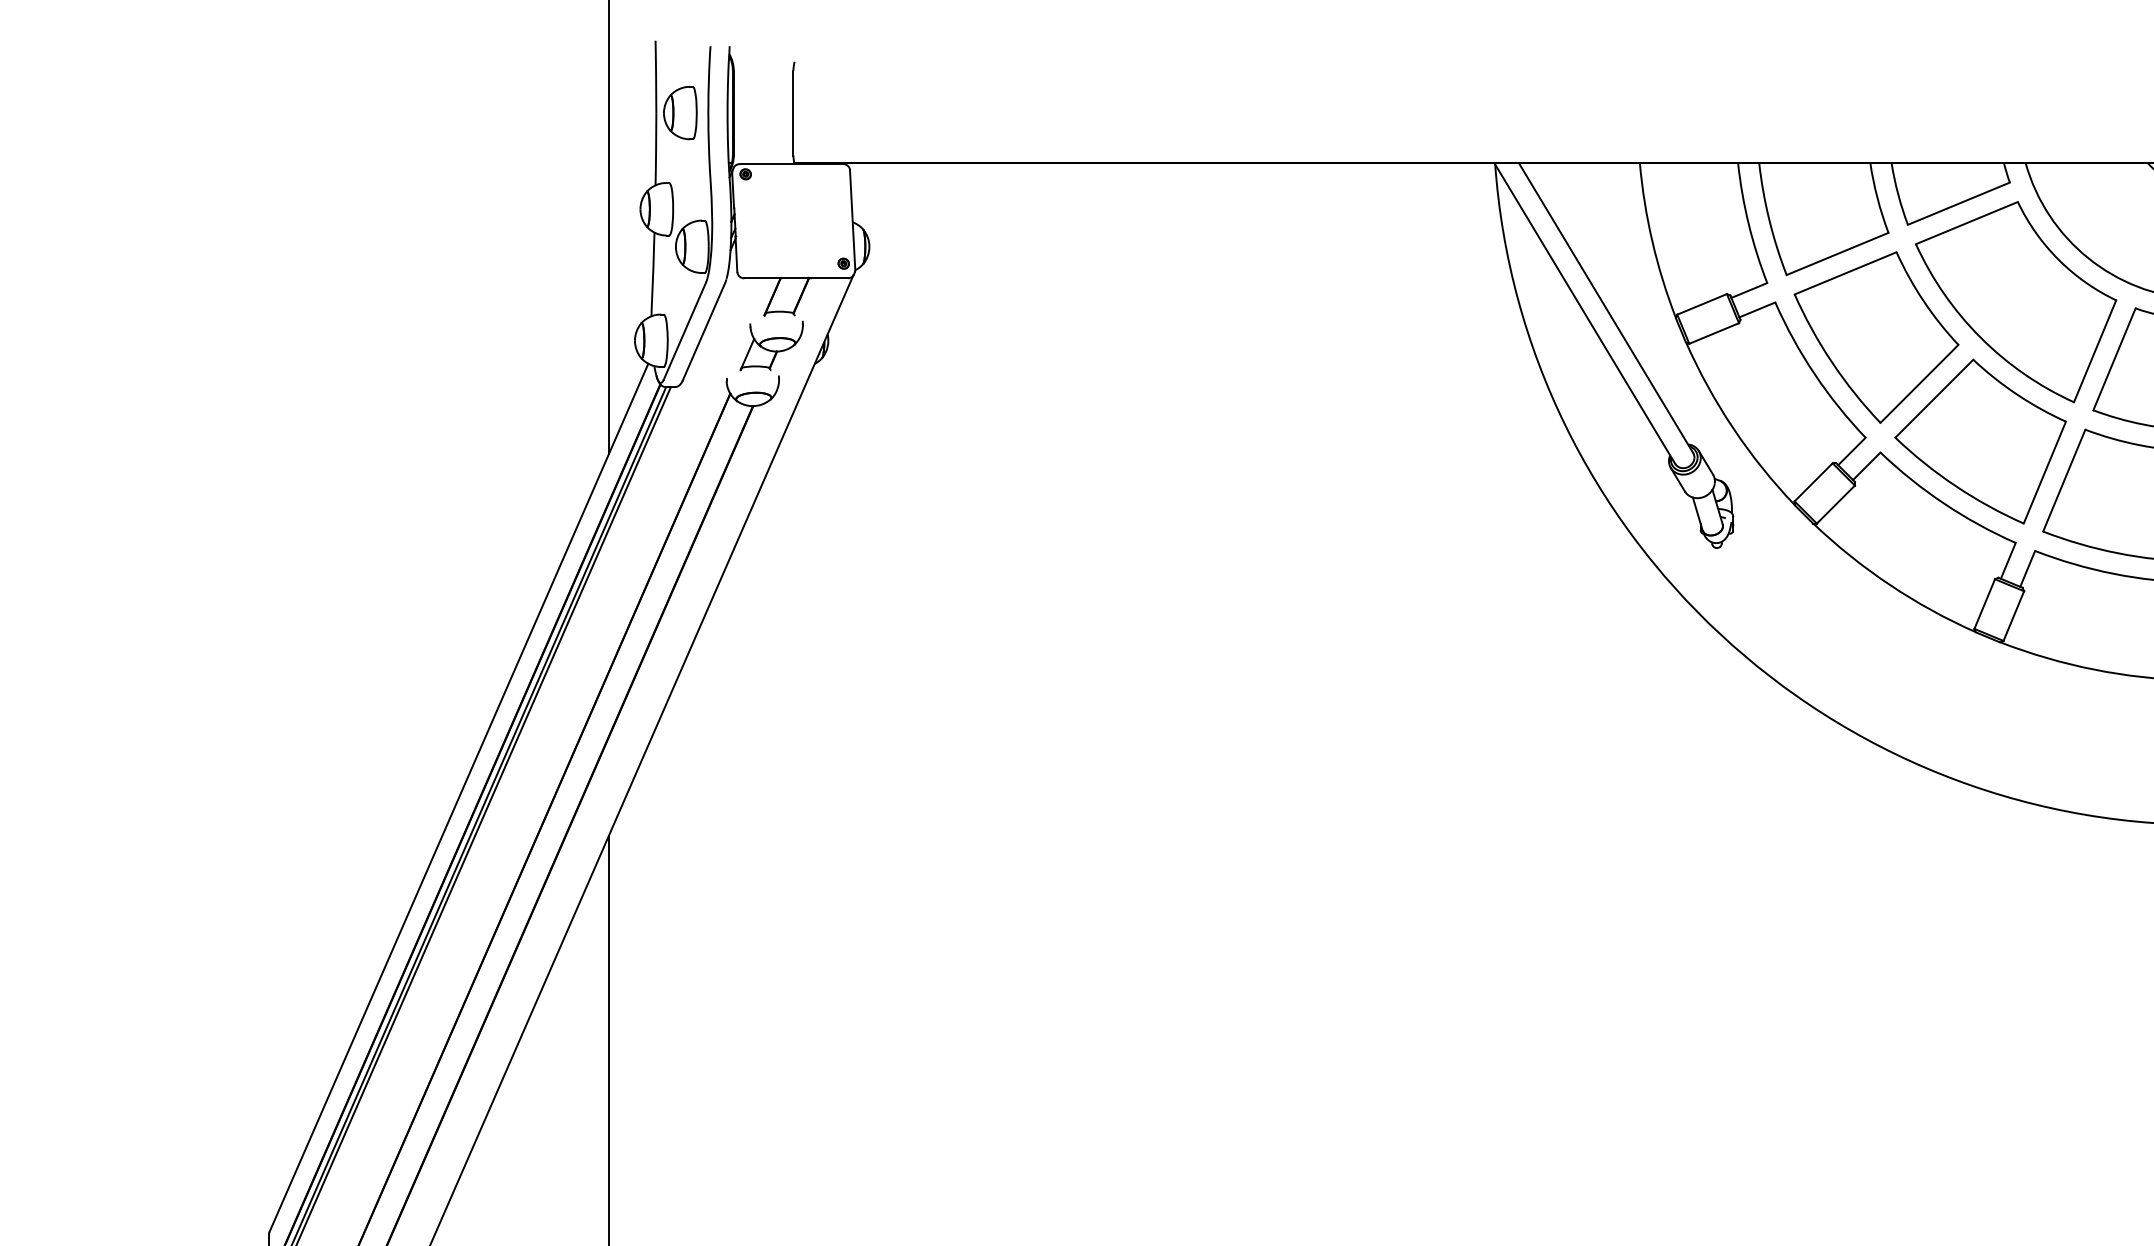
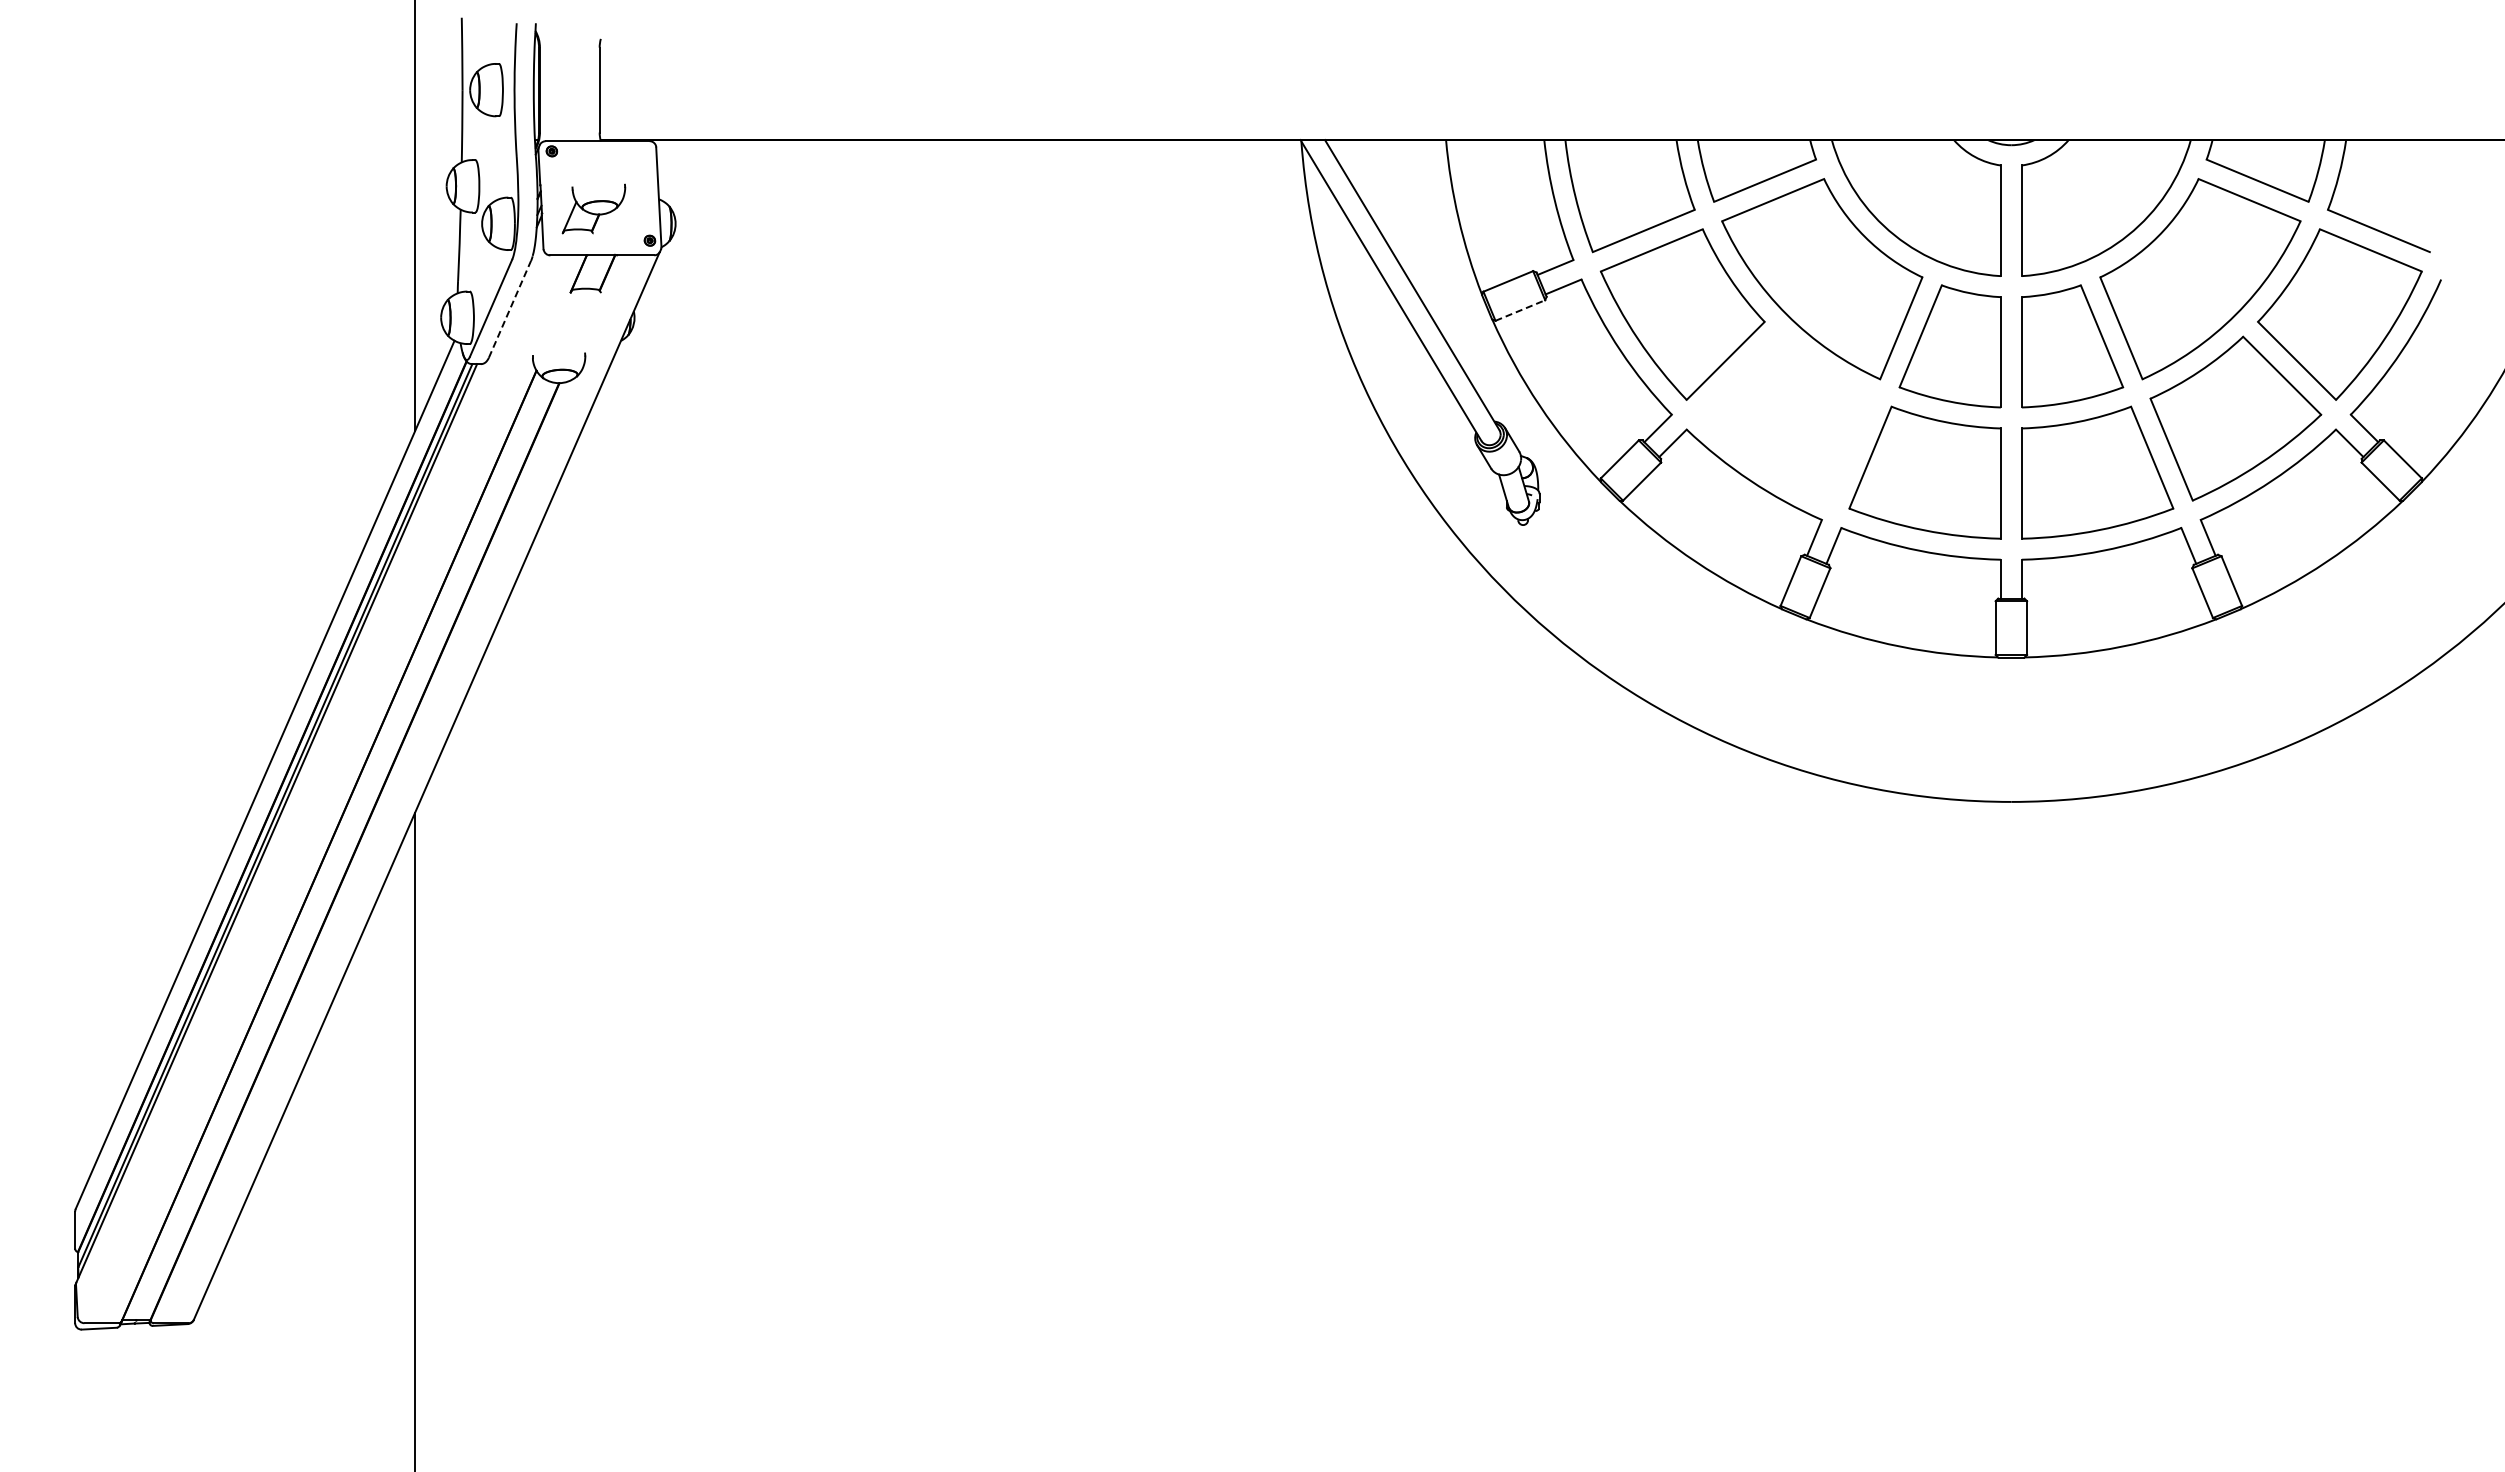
line: (703, 332) -> (509, 309), solid -> dashed
line: (1714, 333) -> (1520, 310), solid -> dashed
part: (771, 345) -> (593, 208), moved
part: (1980, 441) -> (1786, 418), removed

